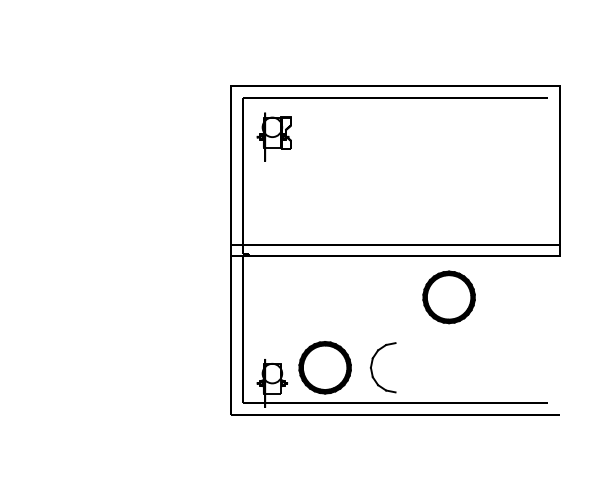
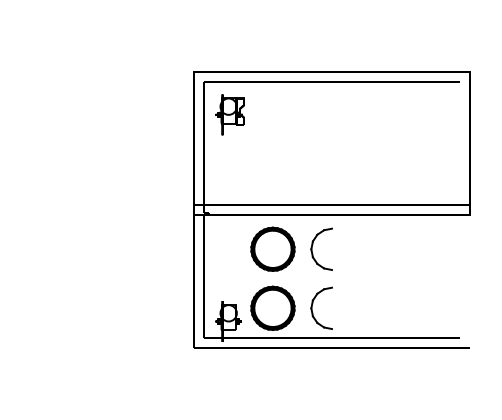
part: (373, 291) -> (313, 244), added
part: (448, 296) -> (272, 248), moved

